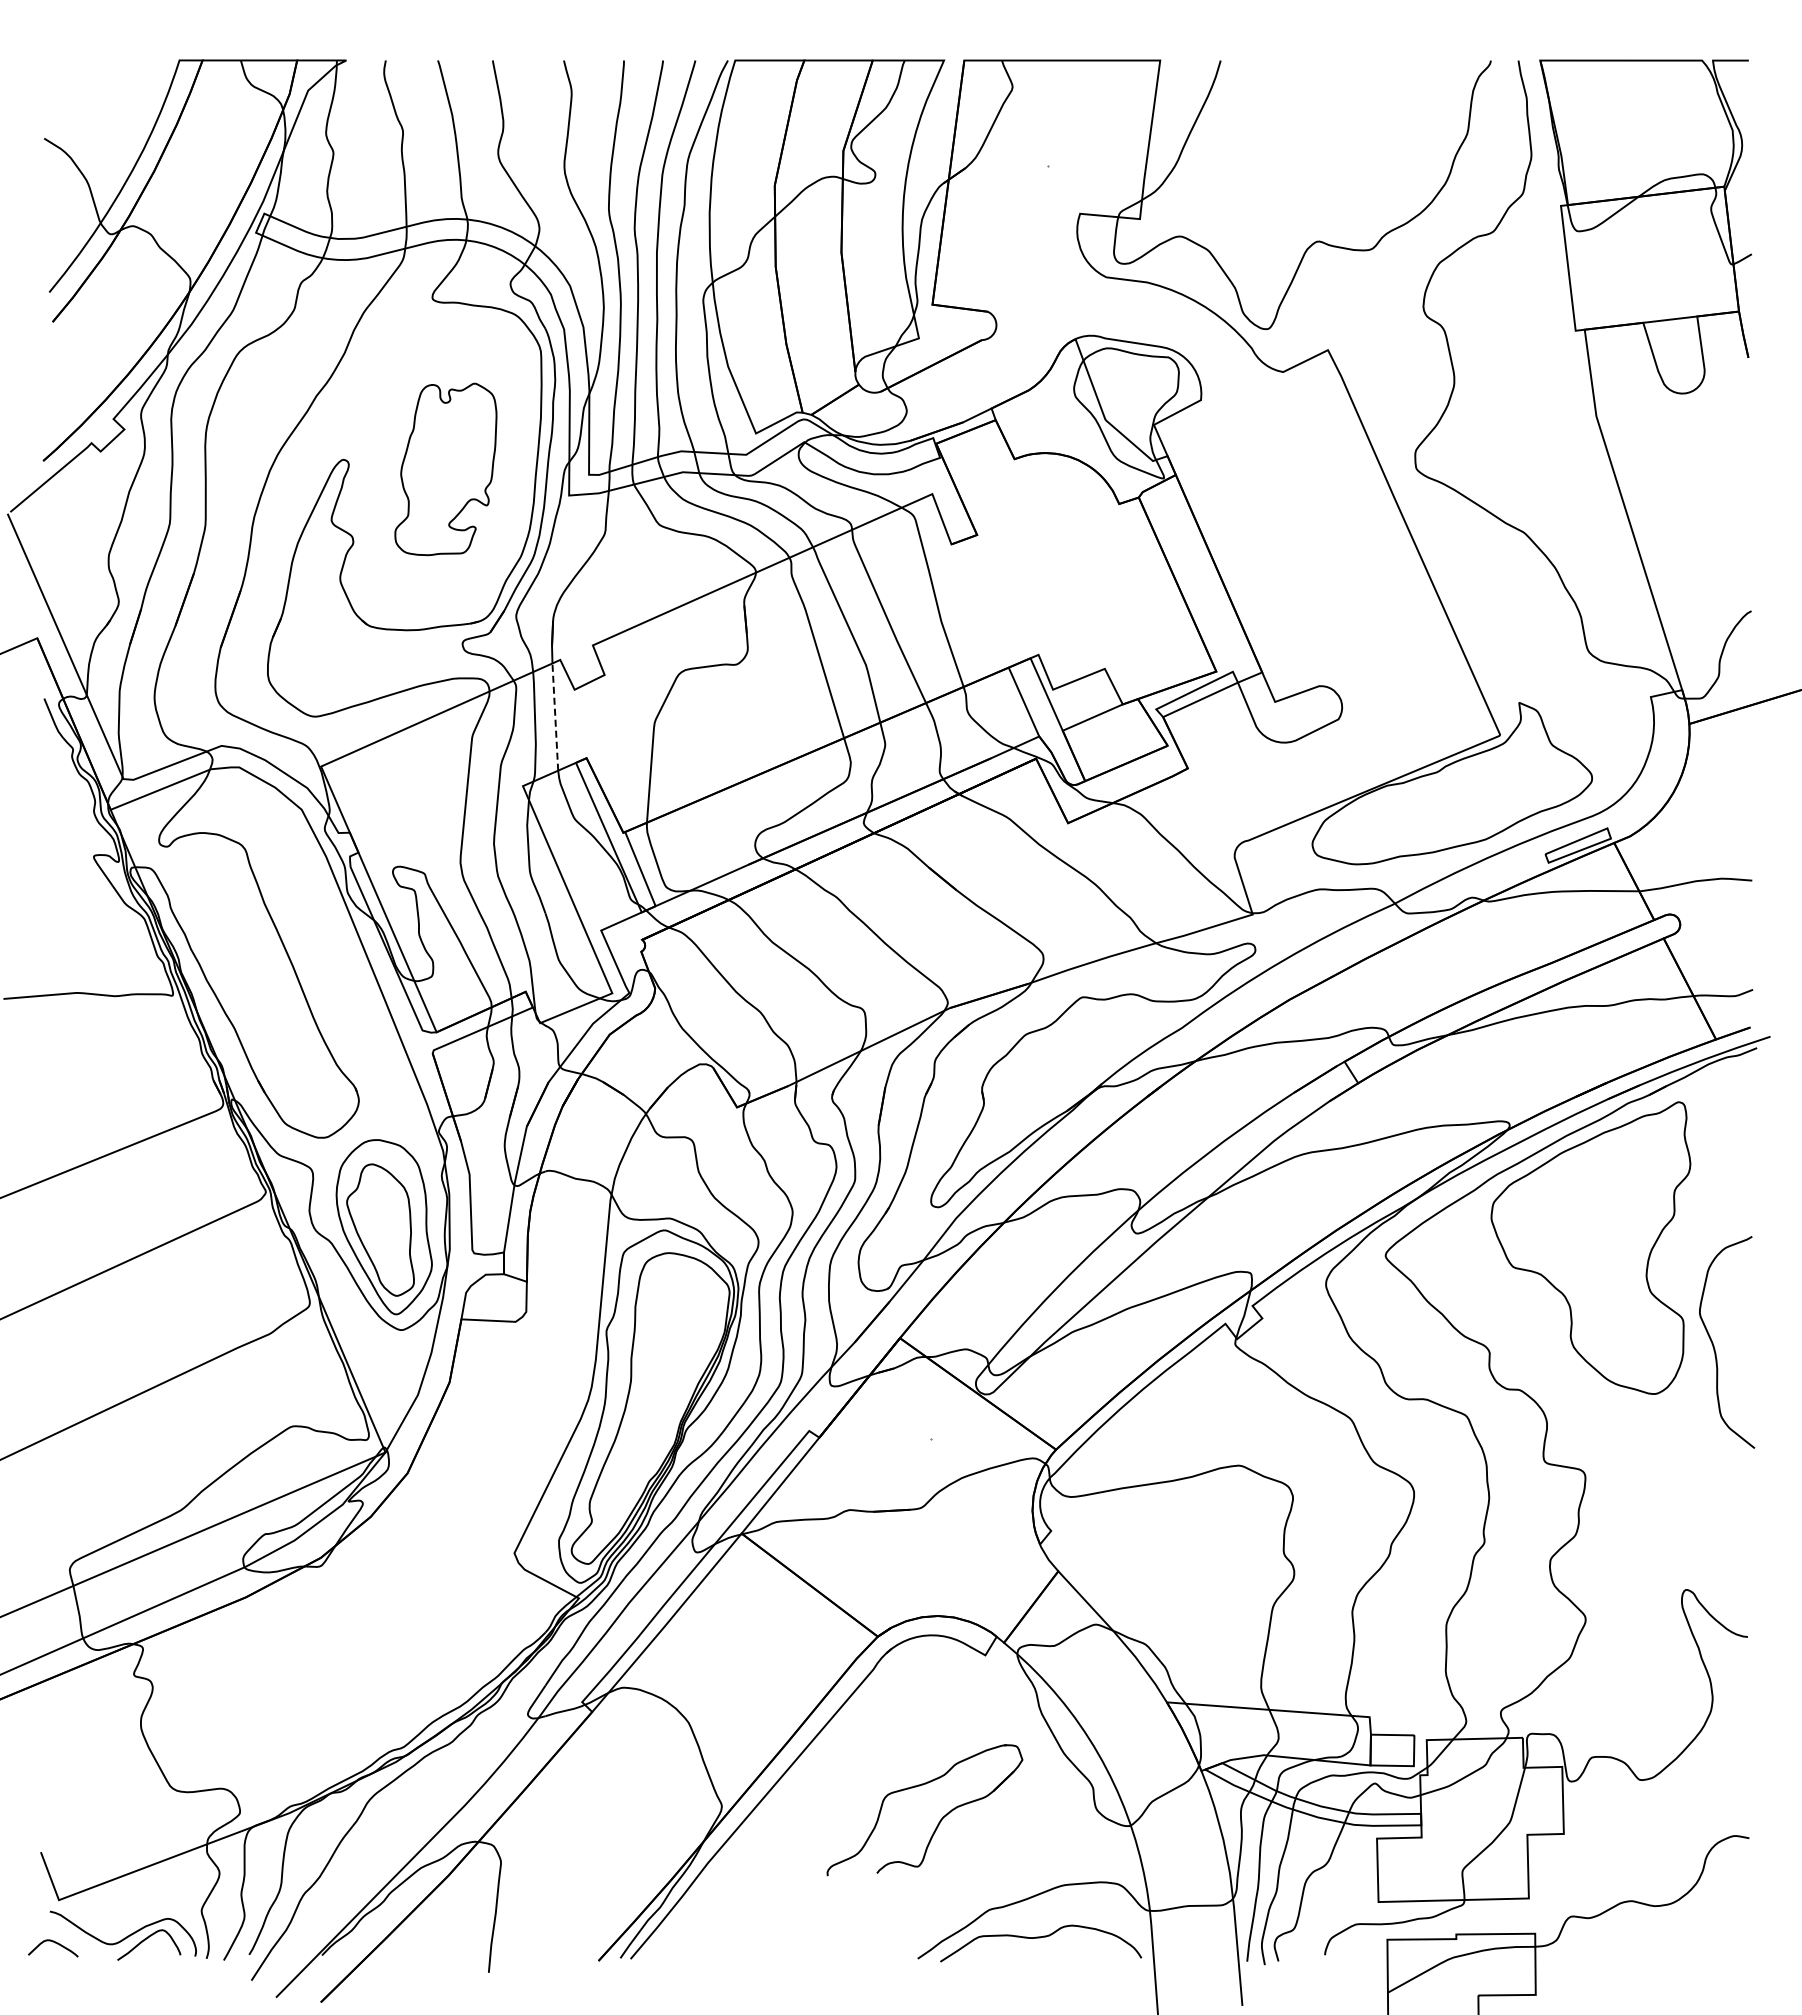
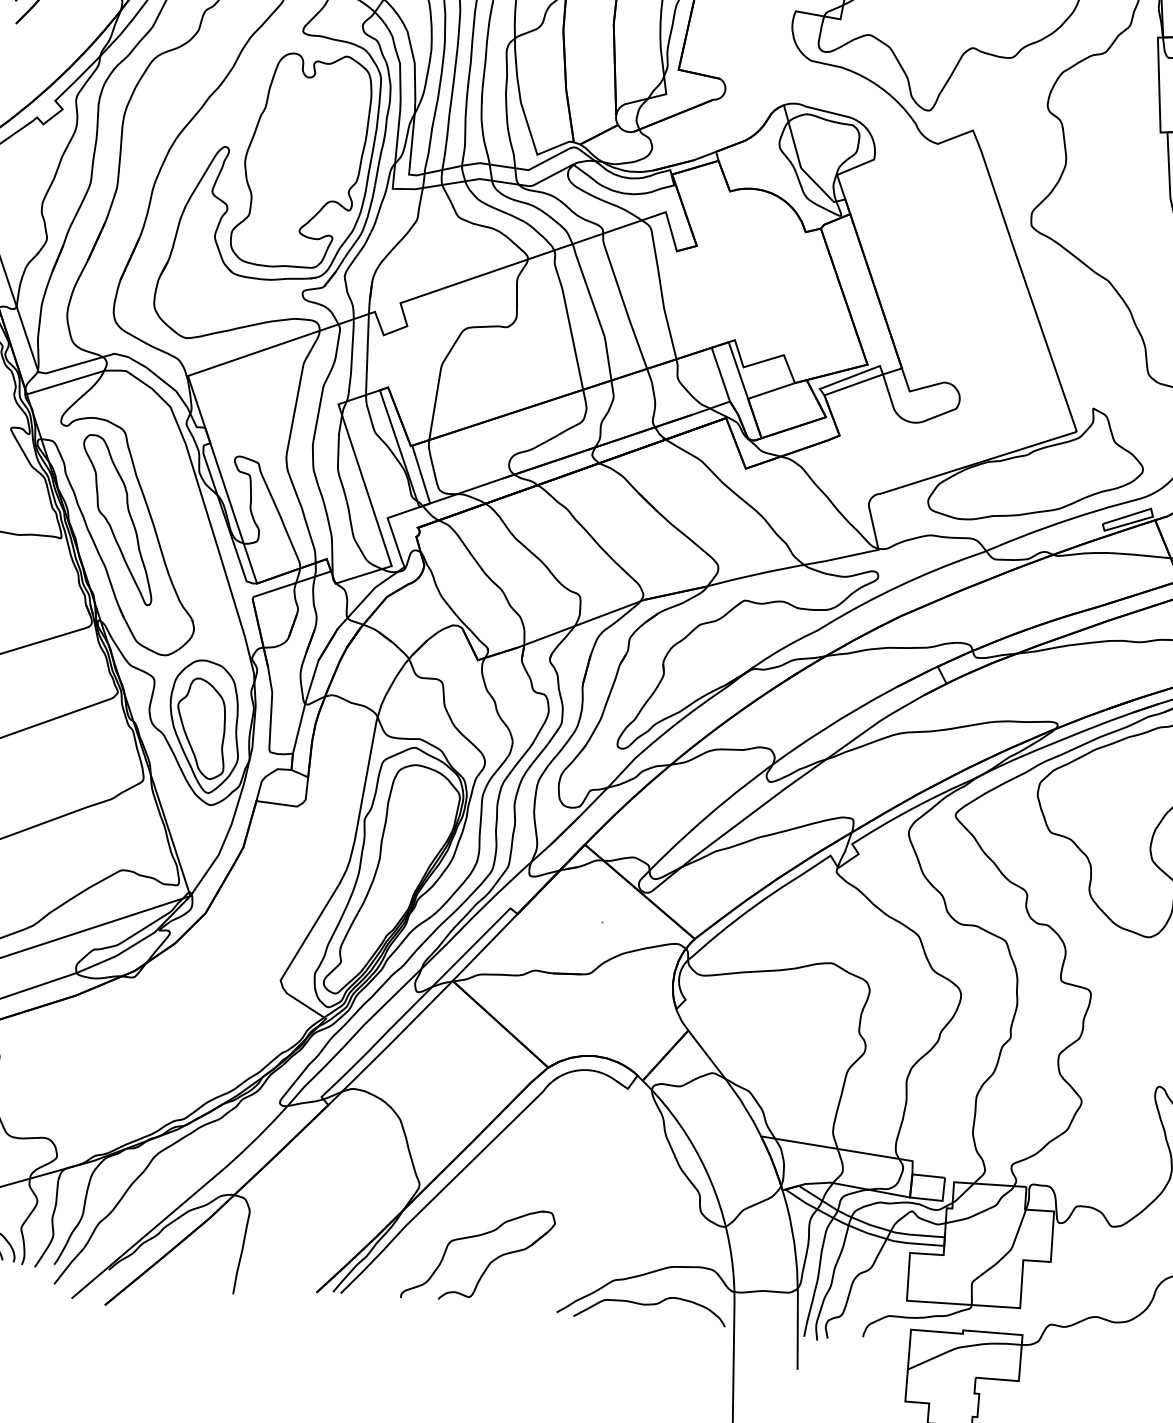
part: (445, 469) -> (301, 160), size x1.67
line: (555, 717) -> (367, 354), dashed -> solid
part: (245, 964) -> (117, 519), added
part: (939, 1820) -> (488, 1263), moved

